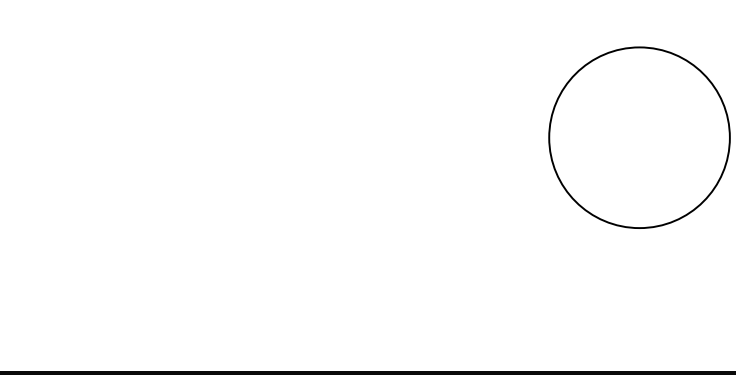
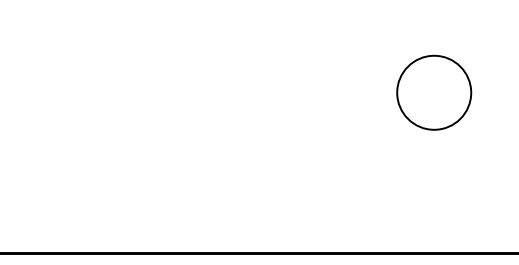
circle: (638, 137) -> (433, 92), size x0.6

